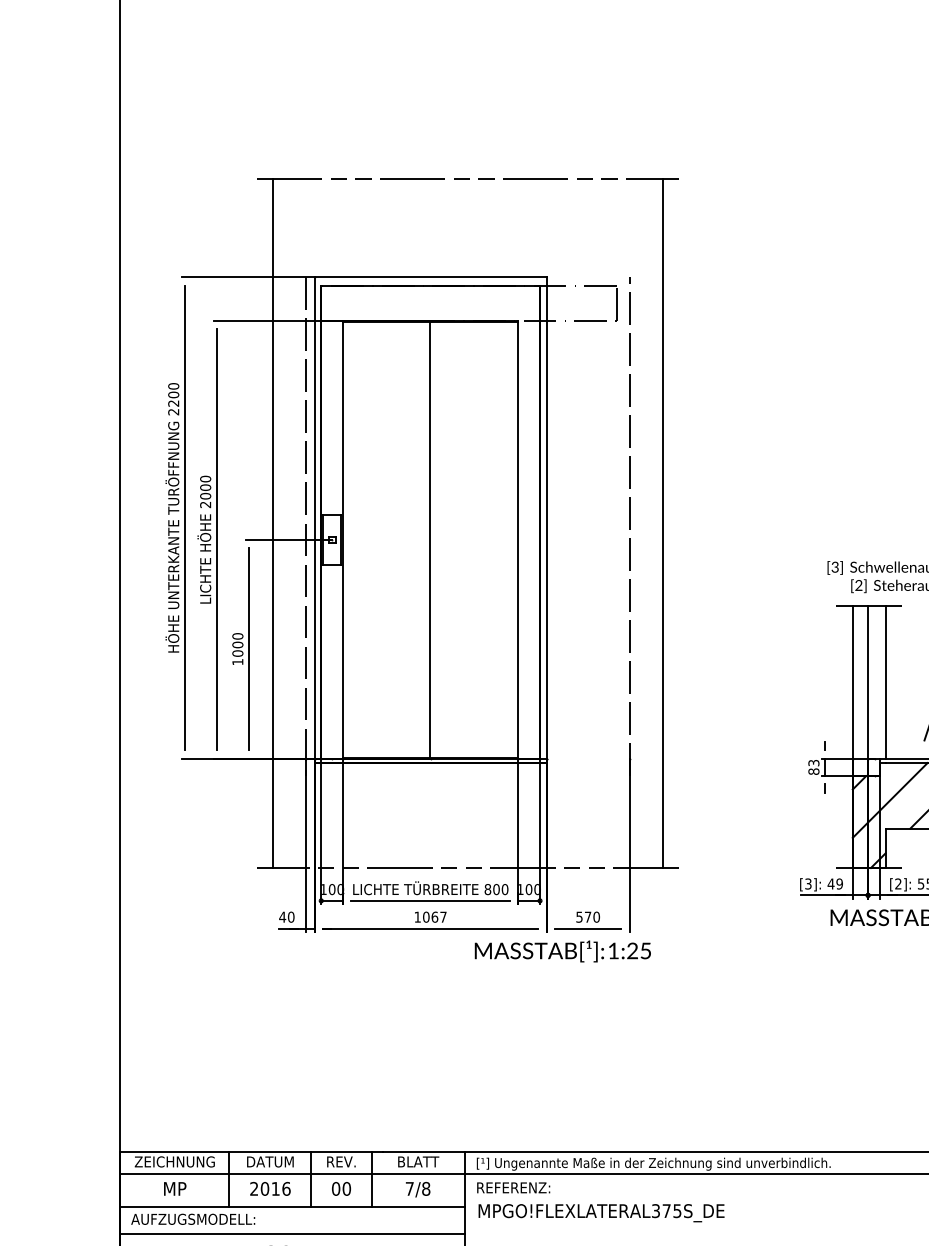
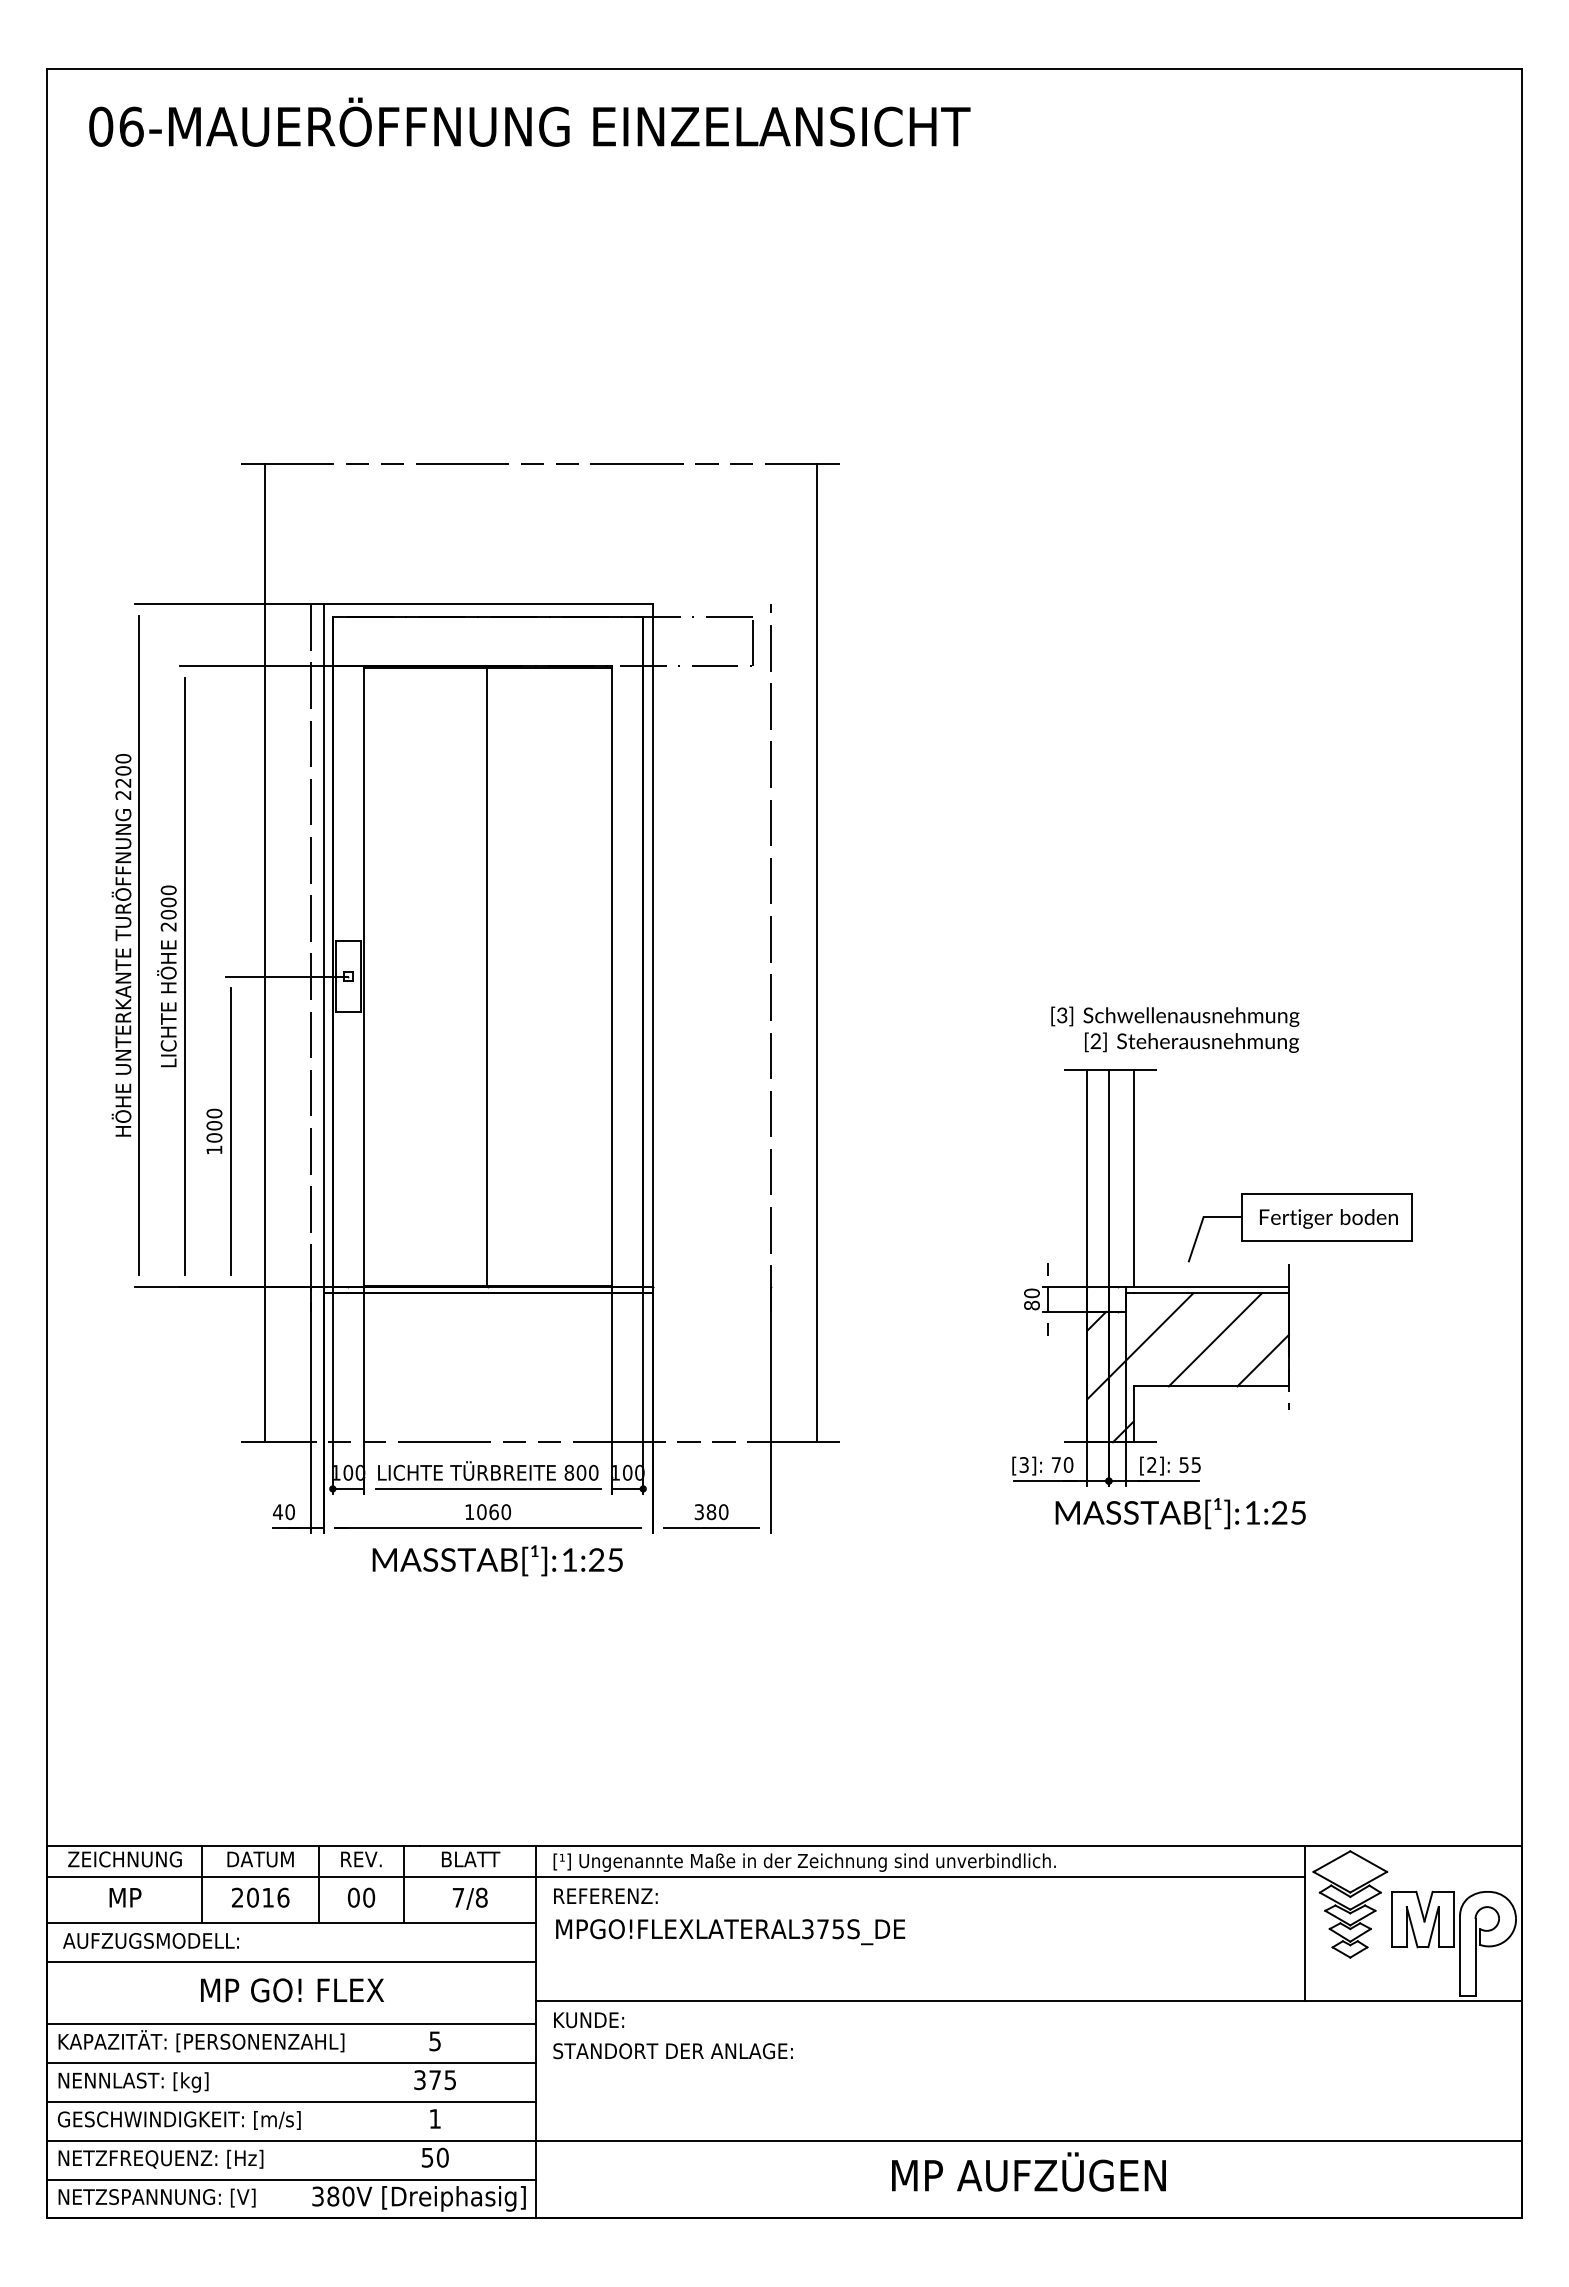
text: (813, 763) -> (1031, 1293), 83 -> 80
text: (835, 883) -> (1062, 1464), 49 -> 70
text: (443, 917) -> (506, 1512), 1067 -> 1060
text: (583, 917) -> (705, 1512), 570 -> 380
text: (562, 951) -> (497, 1560), moved

